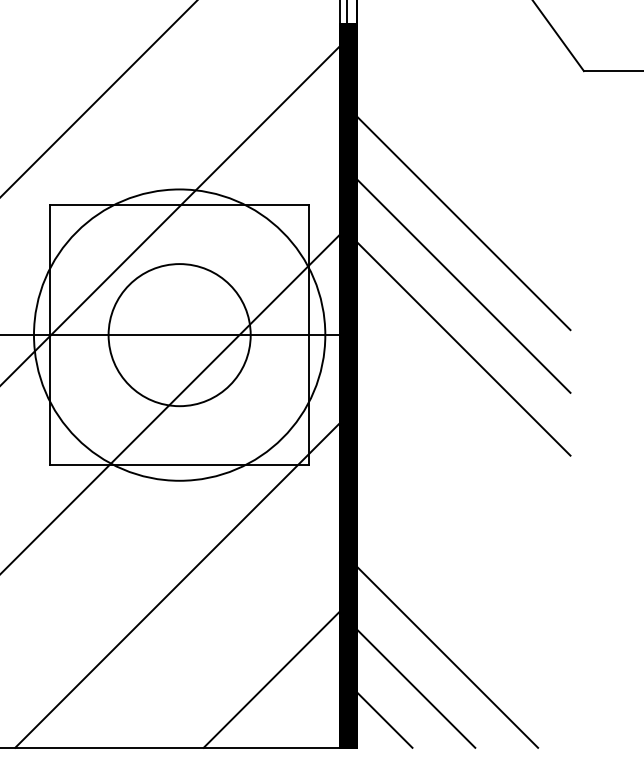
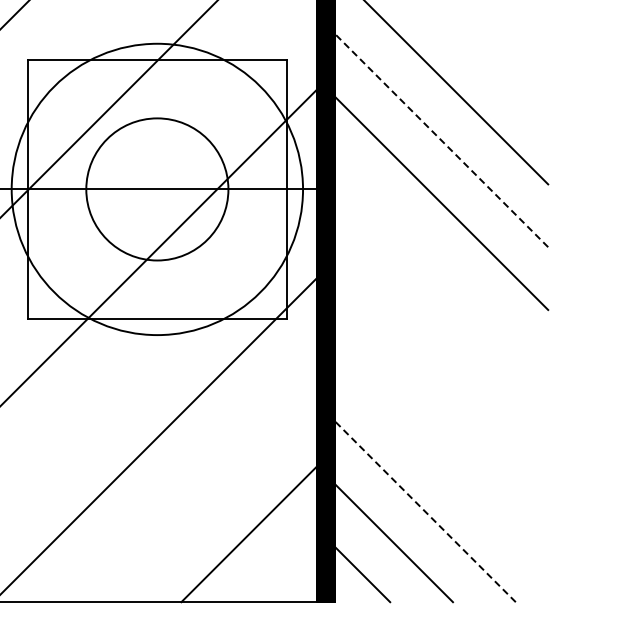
line: (463, 286) -> (441, 140), solid -> dashed
line: (447, 657) -> (425, 511), solid -> dashed

